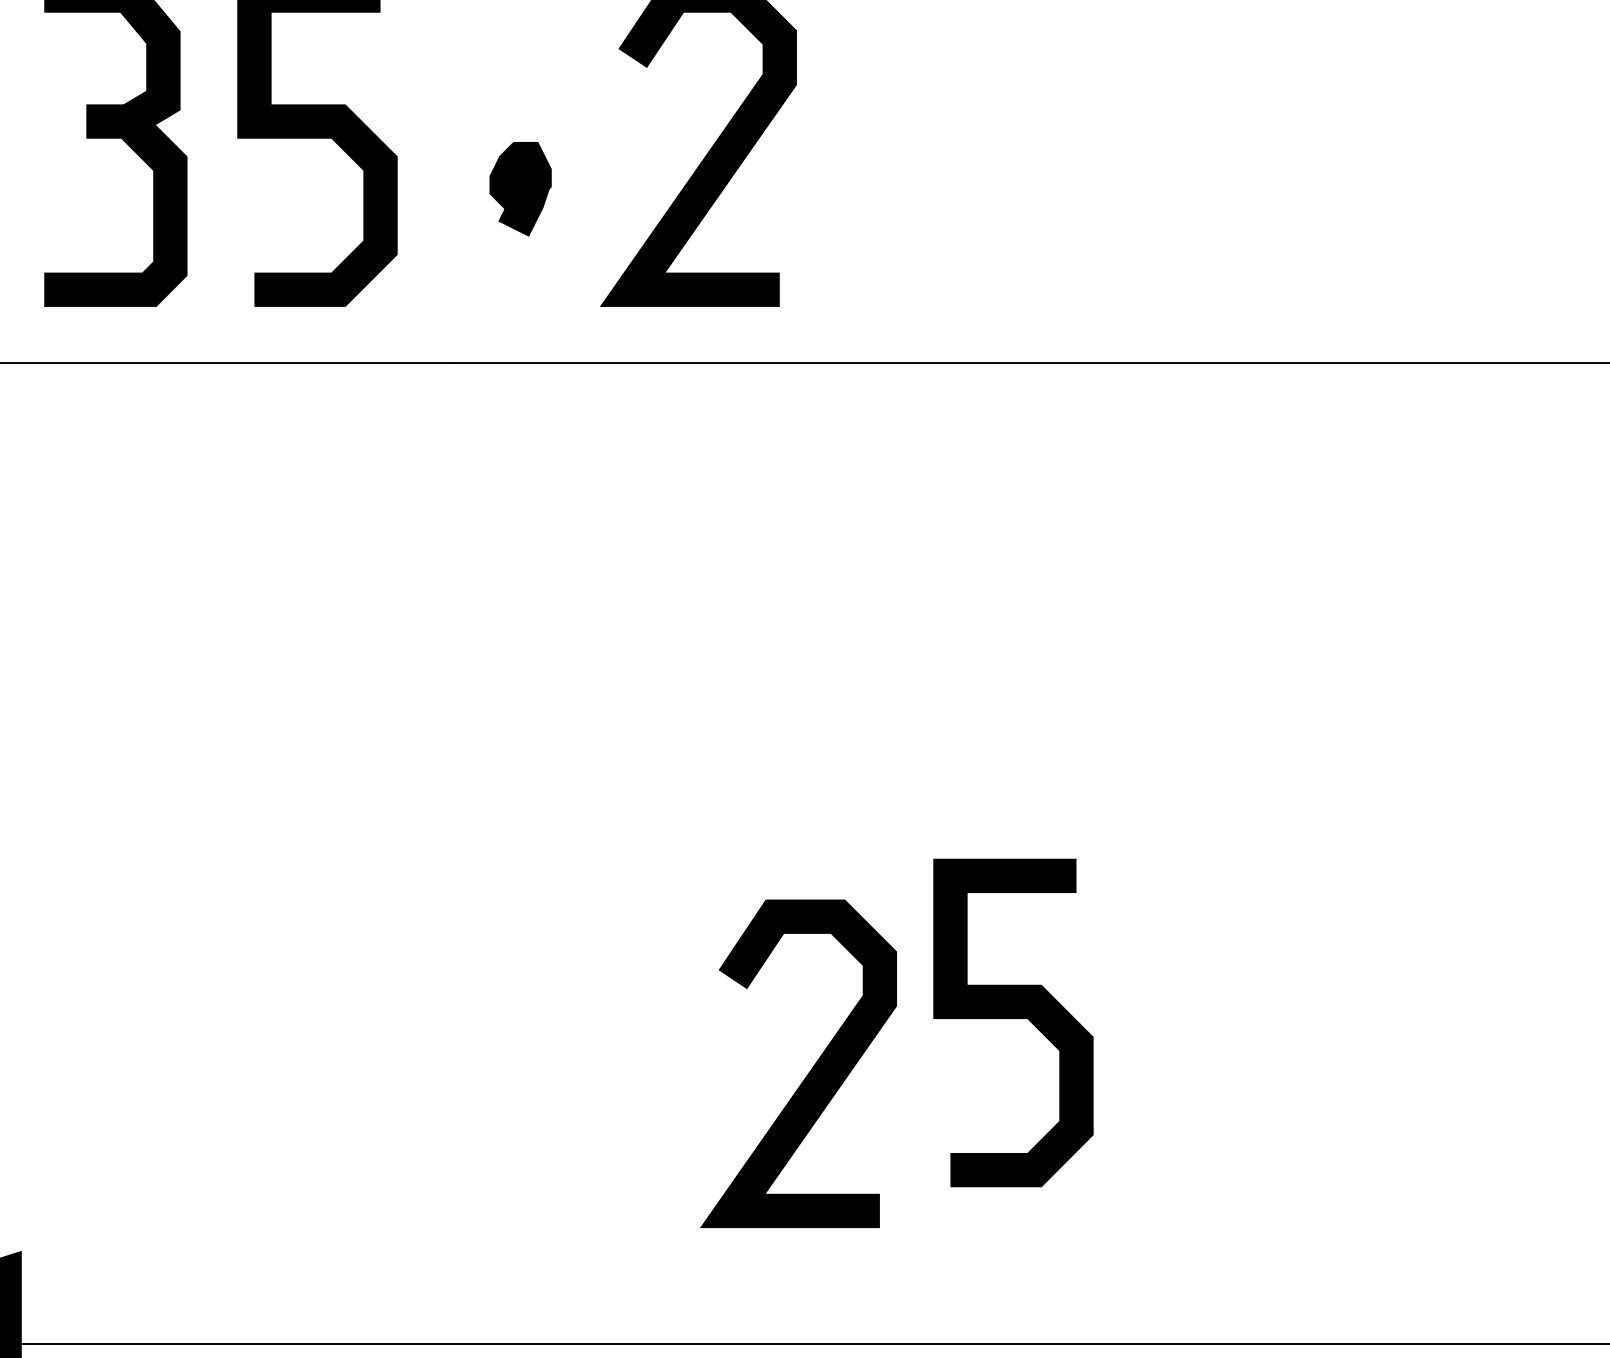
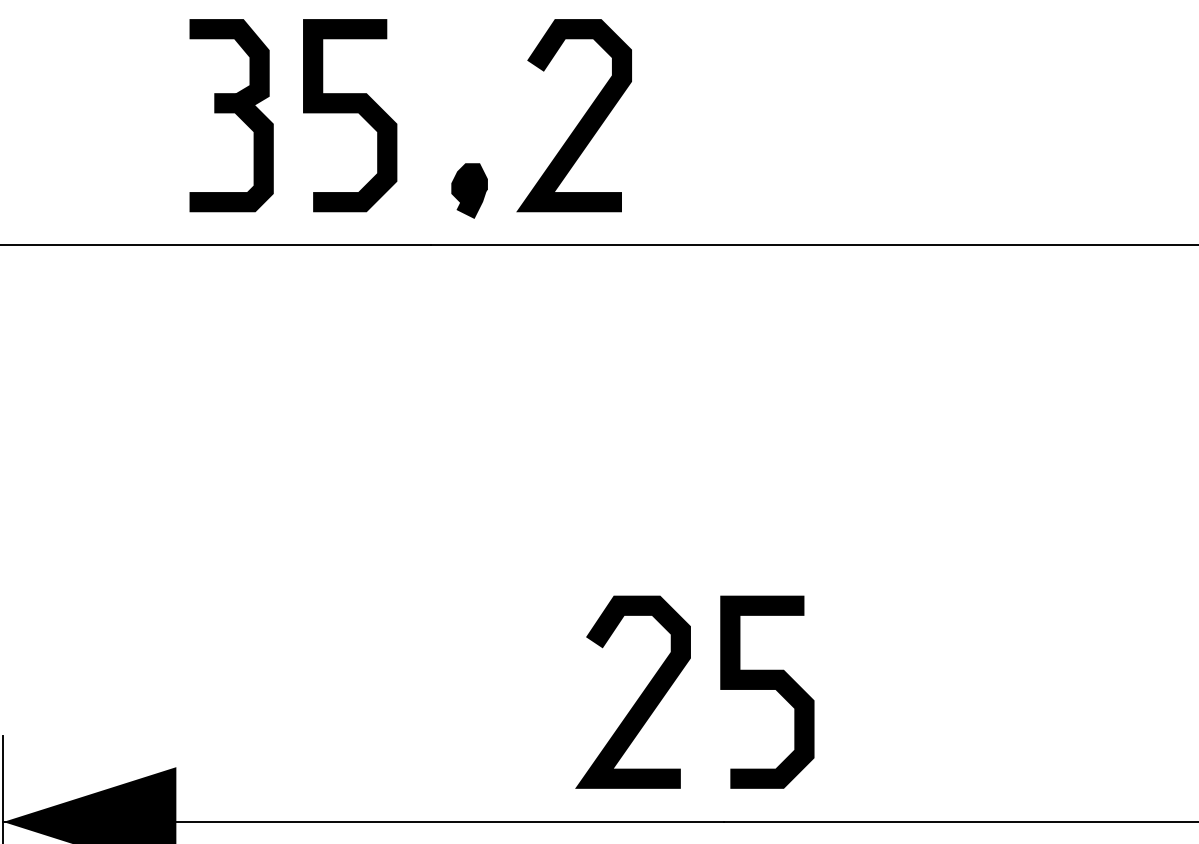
part: (520, 188) -> (469, 190), moved
curve: (1013, 1018) -> (767, 689), moved
curve: (809, 1071) -> (639, 696), moved

